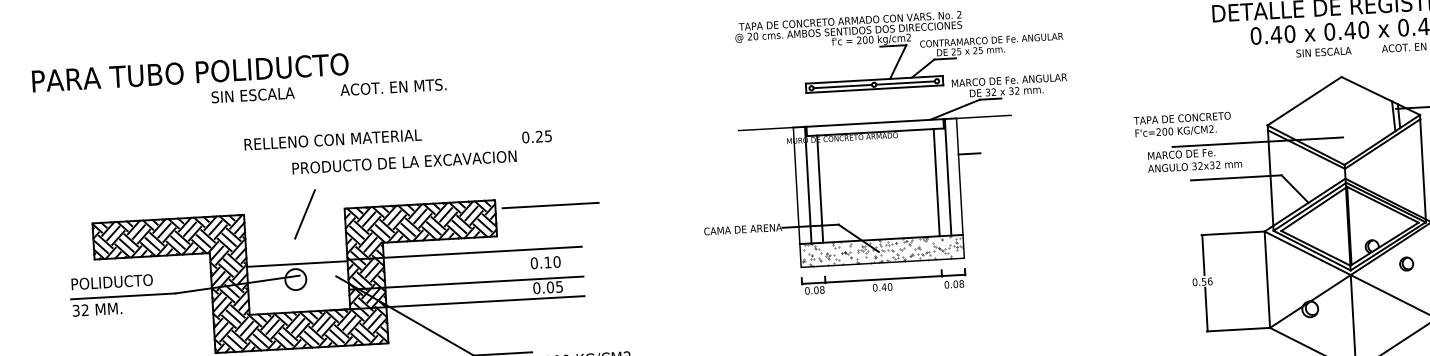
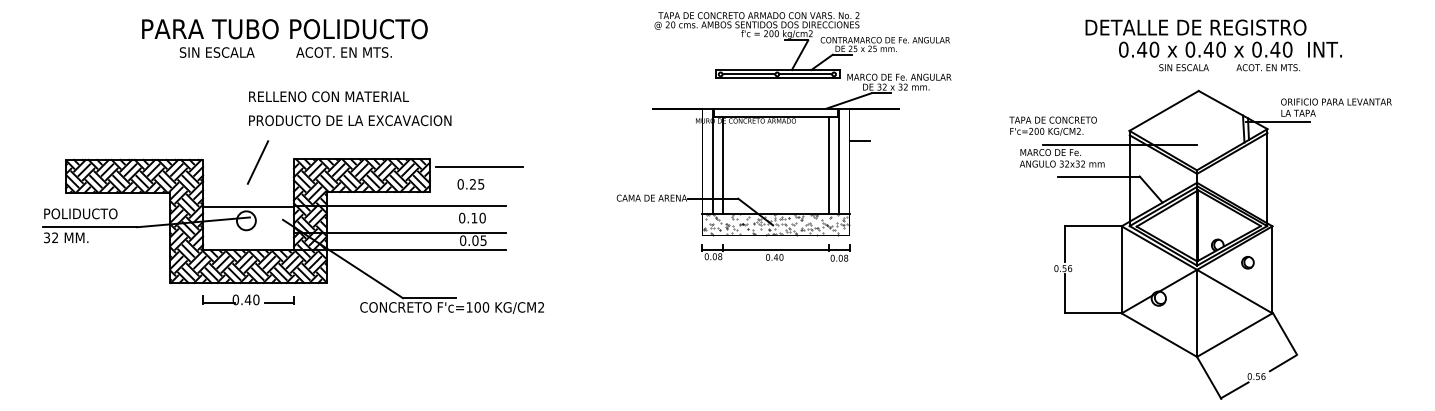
text: (189, 73) -> (284, 29), moved
text: (536, 137) -> (470, 184), moved
text: (332, 139) -> (328, 96), moved

